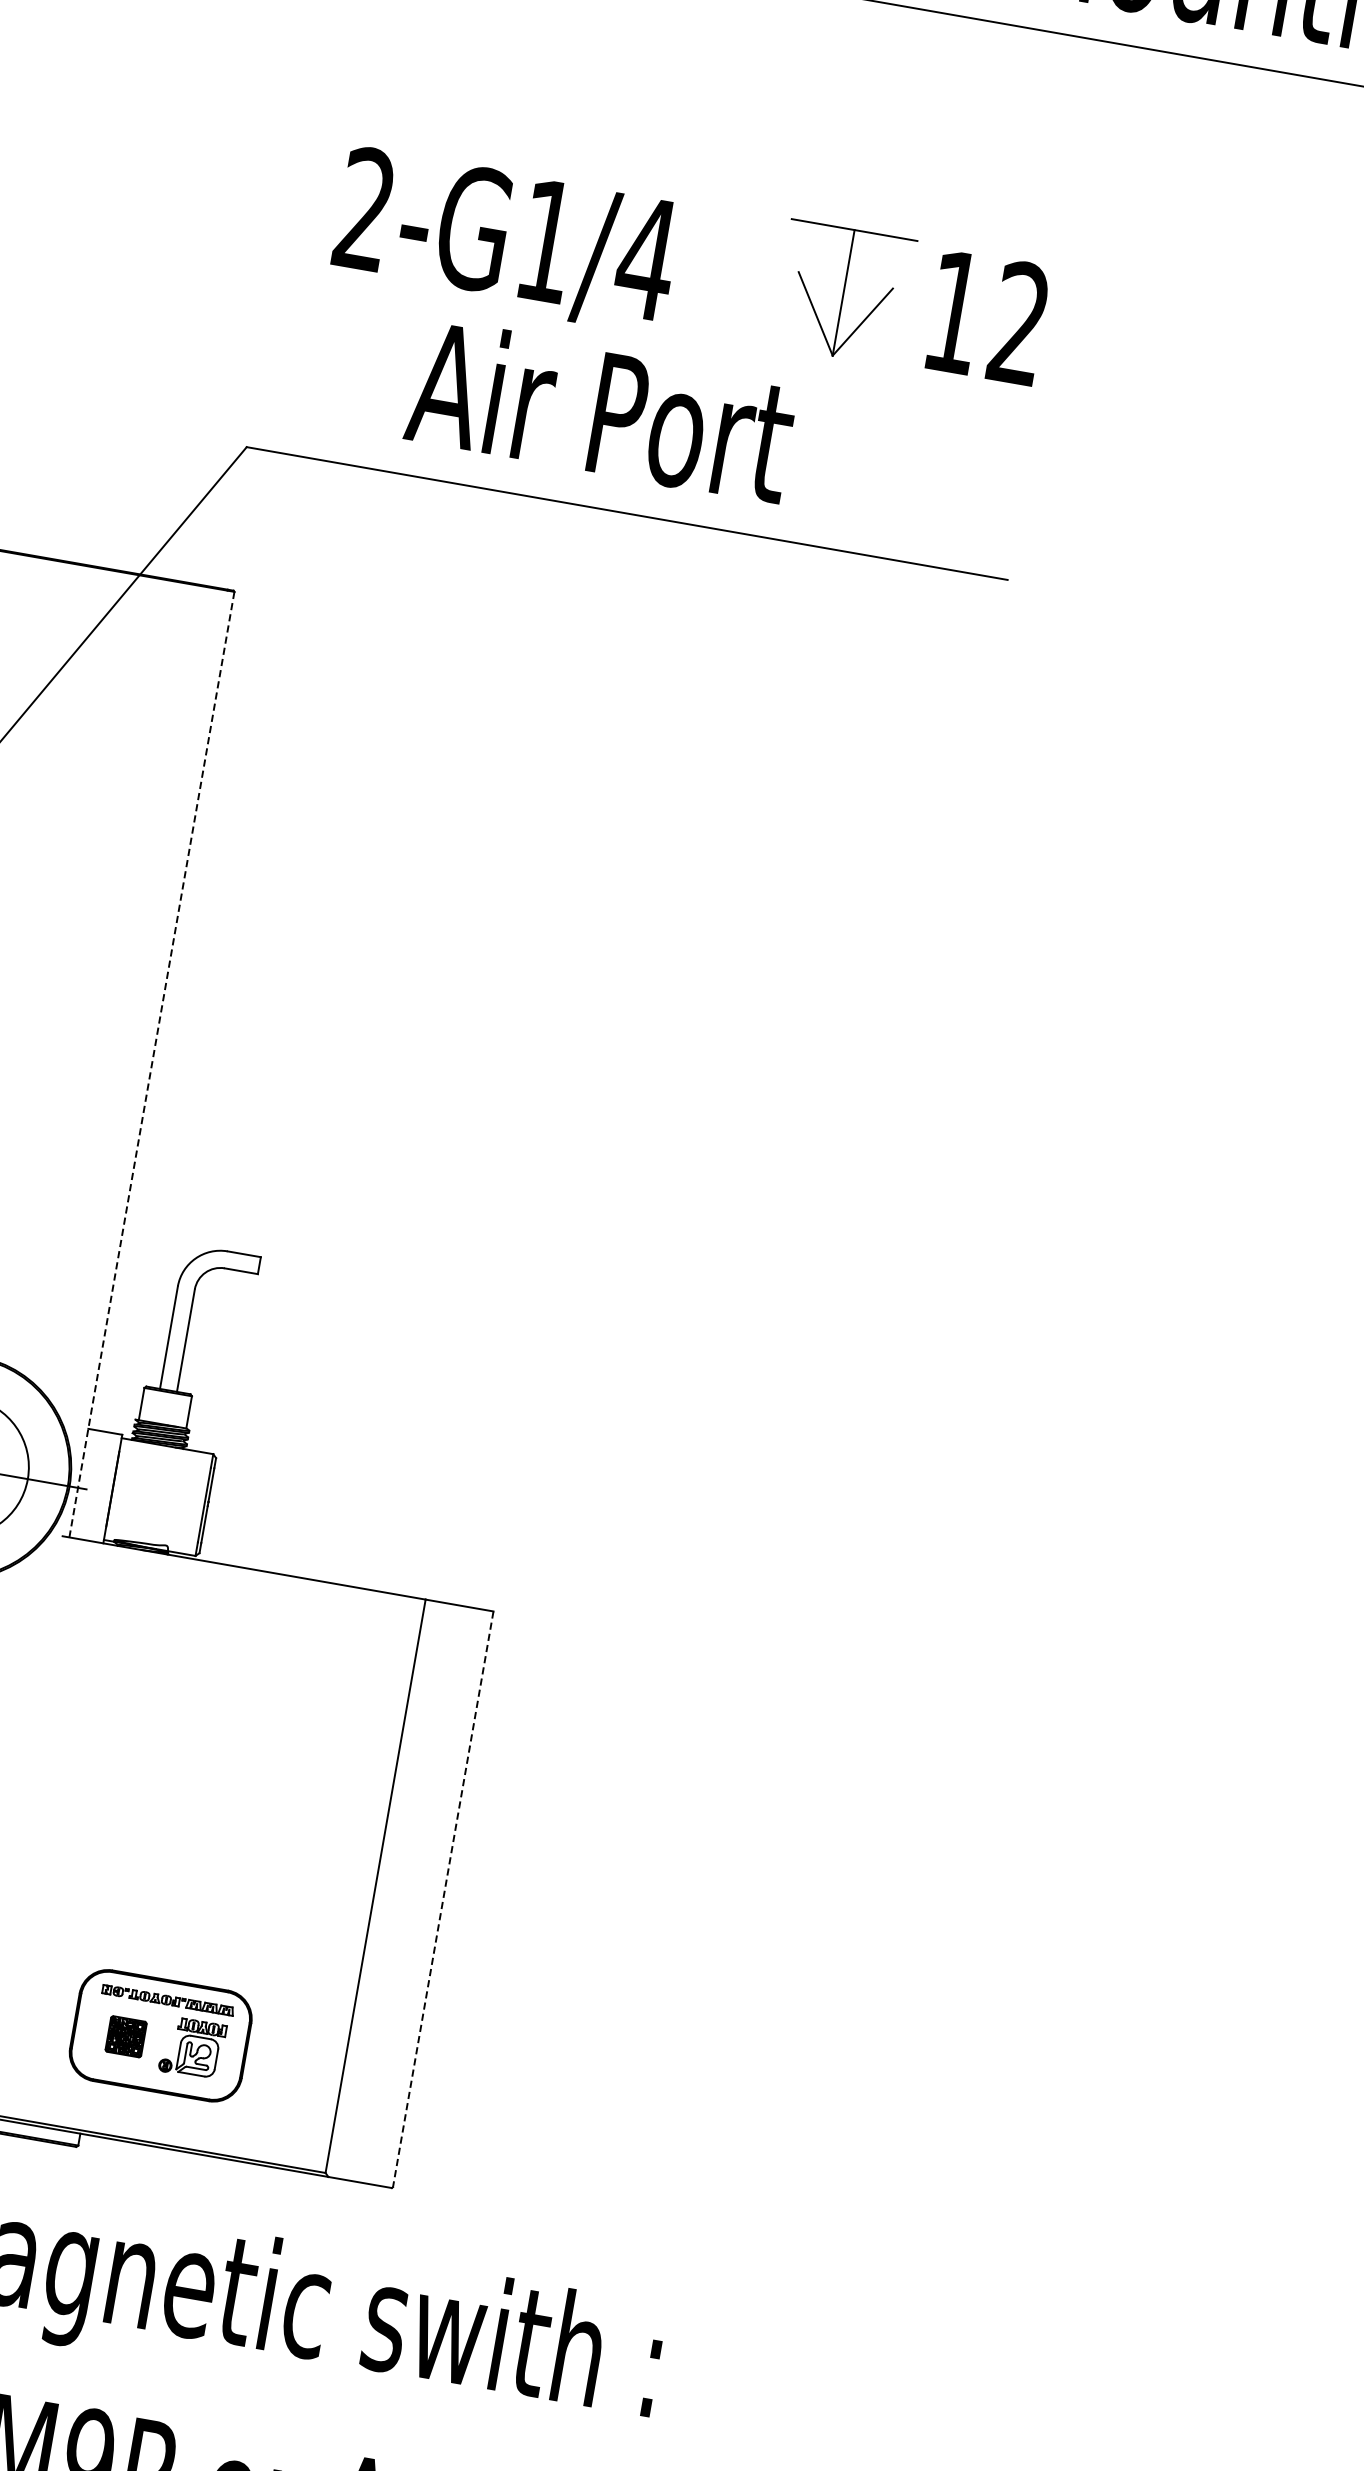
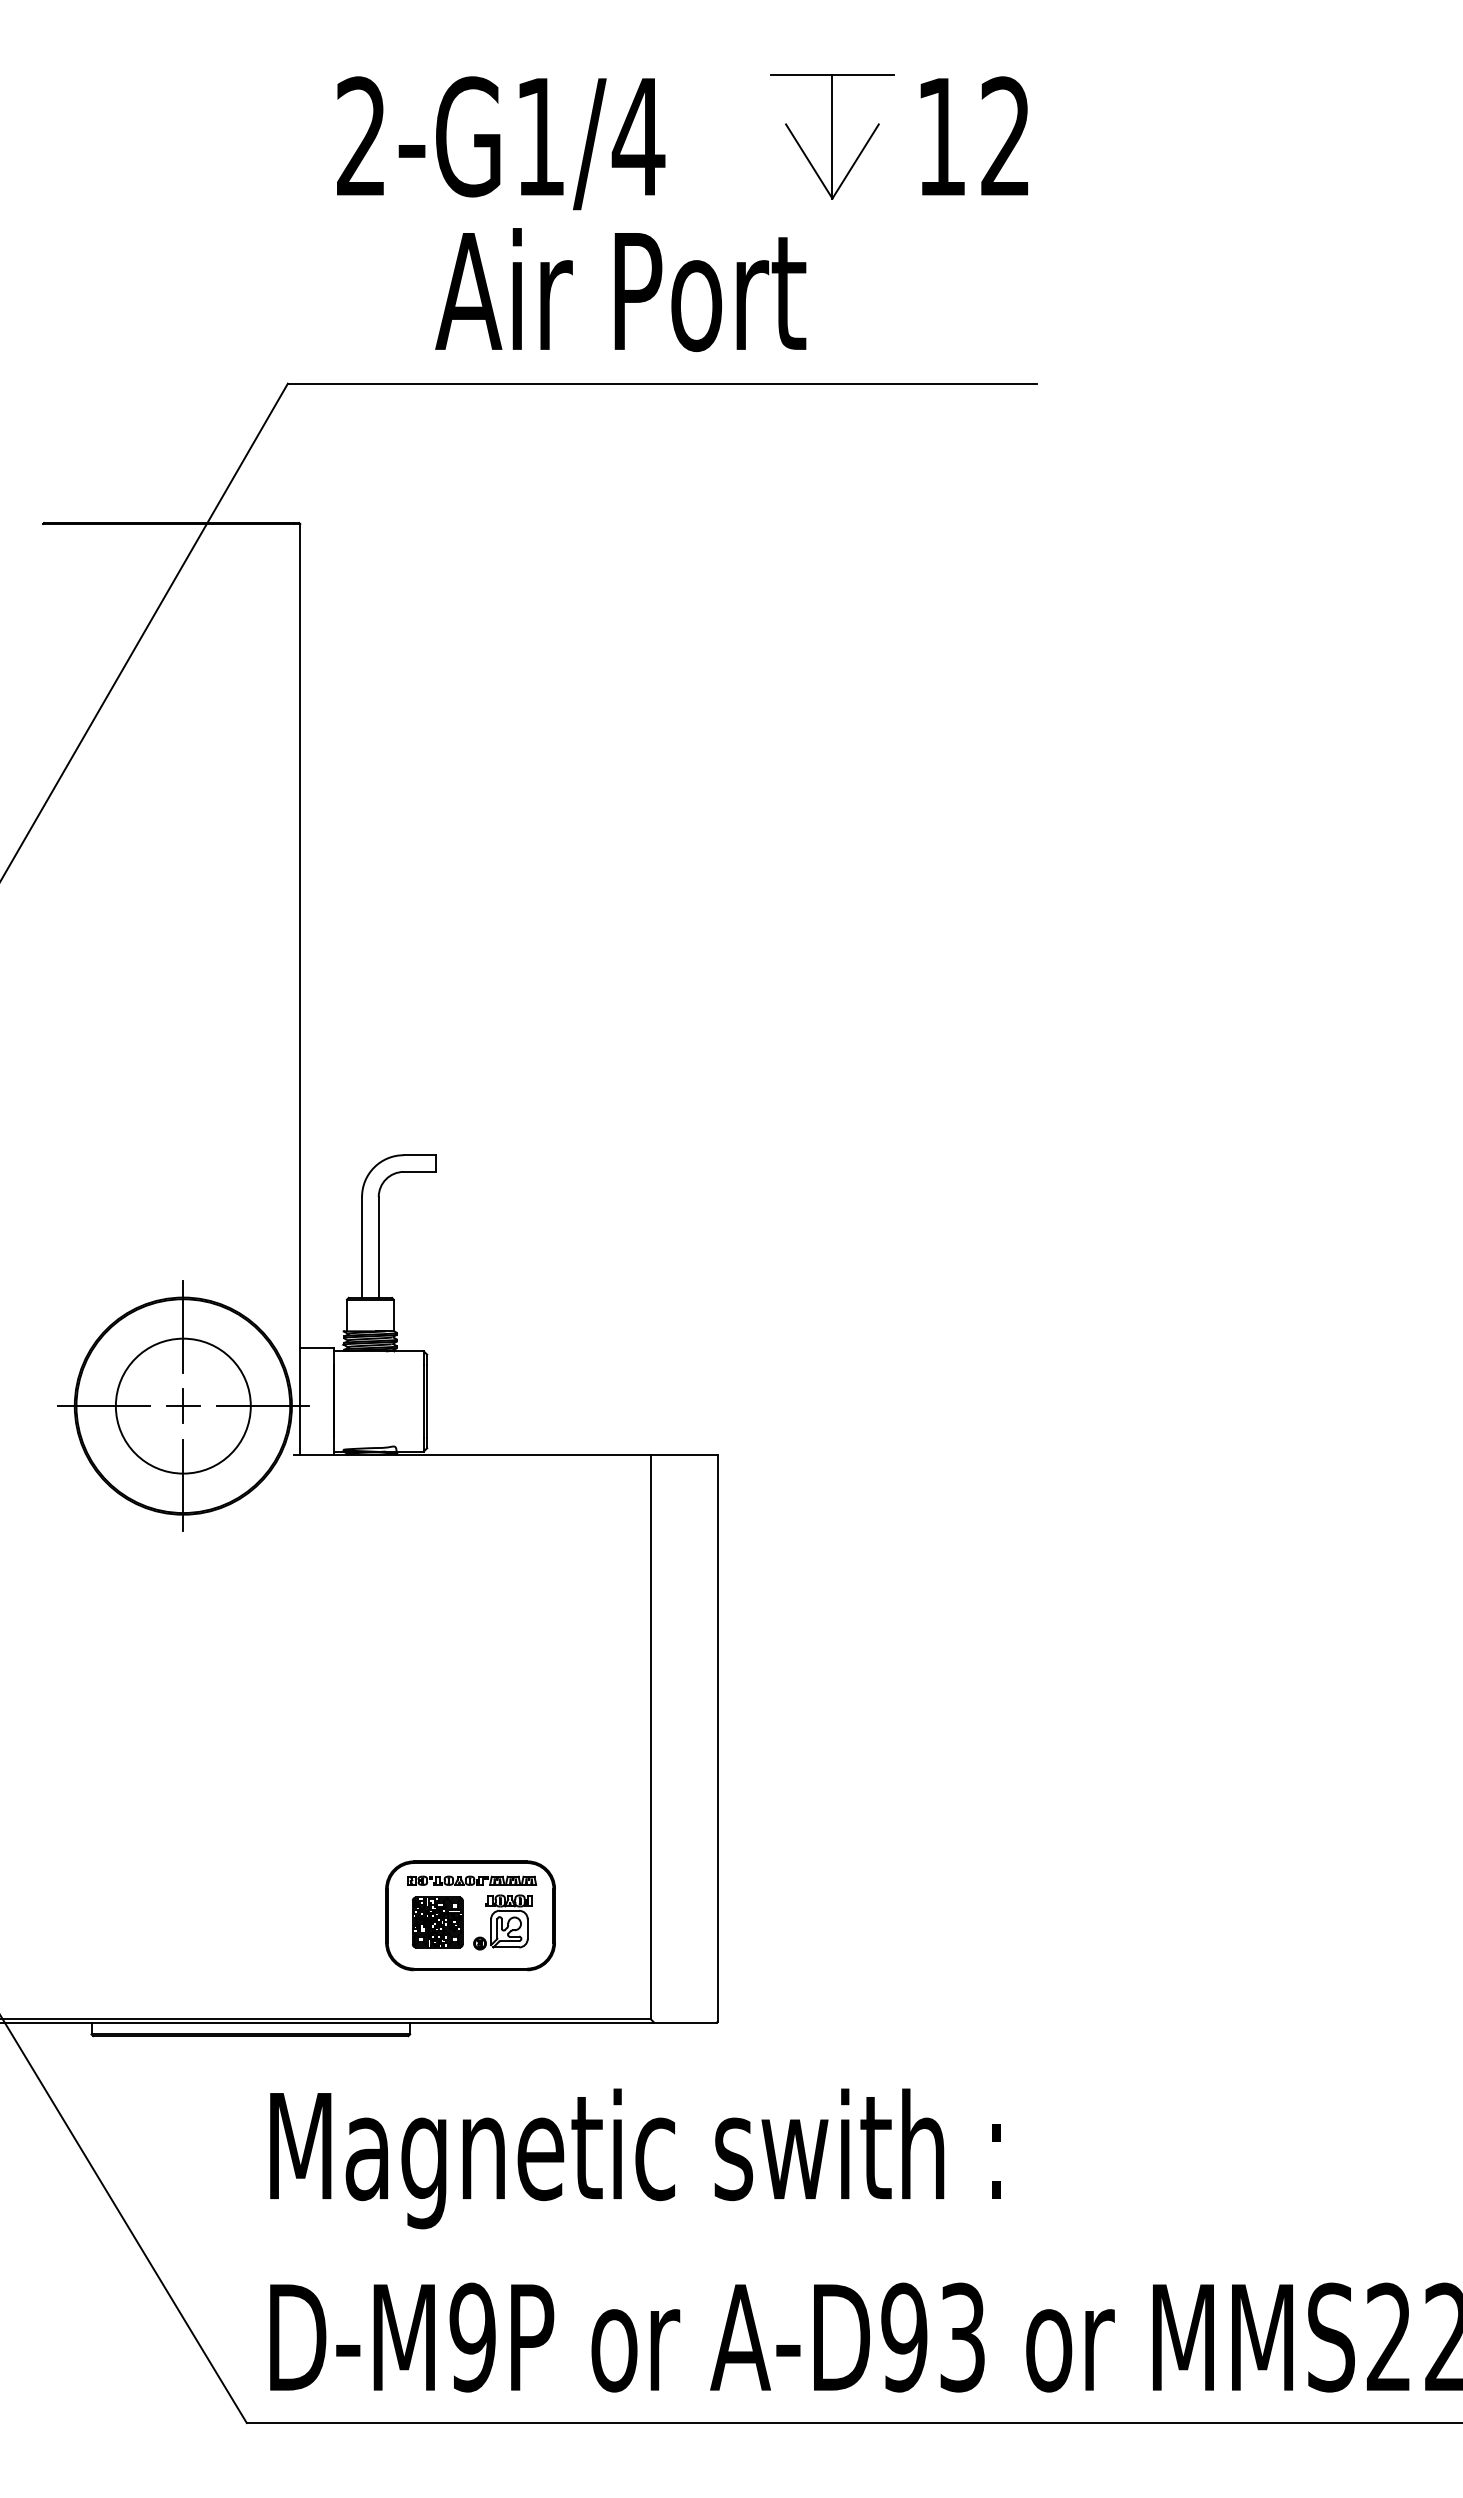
line: (152, 1064) -> (300, 989), dashed -> solid
line: (442, 1899) -> (717, 1738), dashed -> solid
part: (125, 2036) -> (437, 1922), size x1.43

